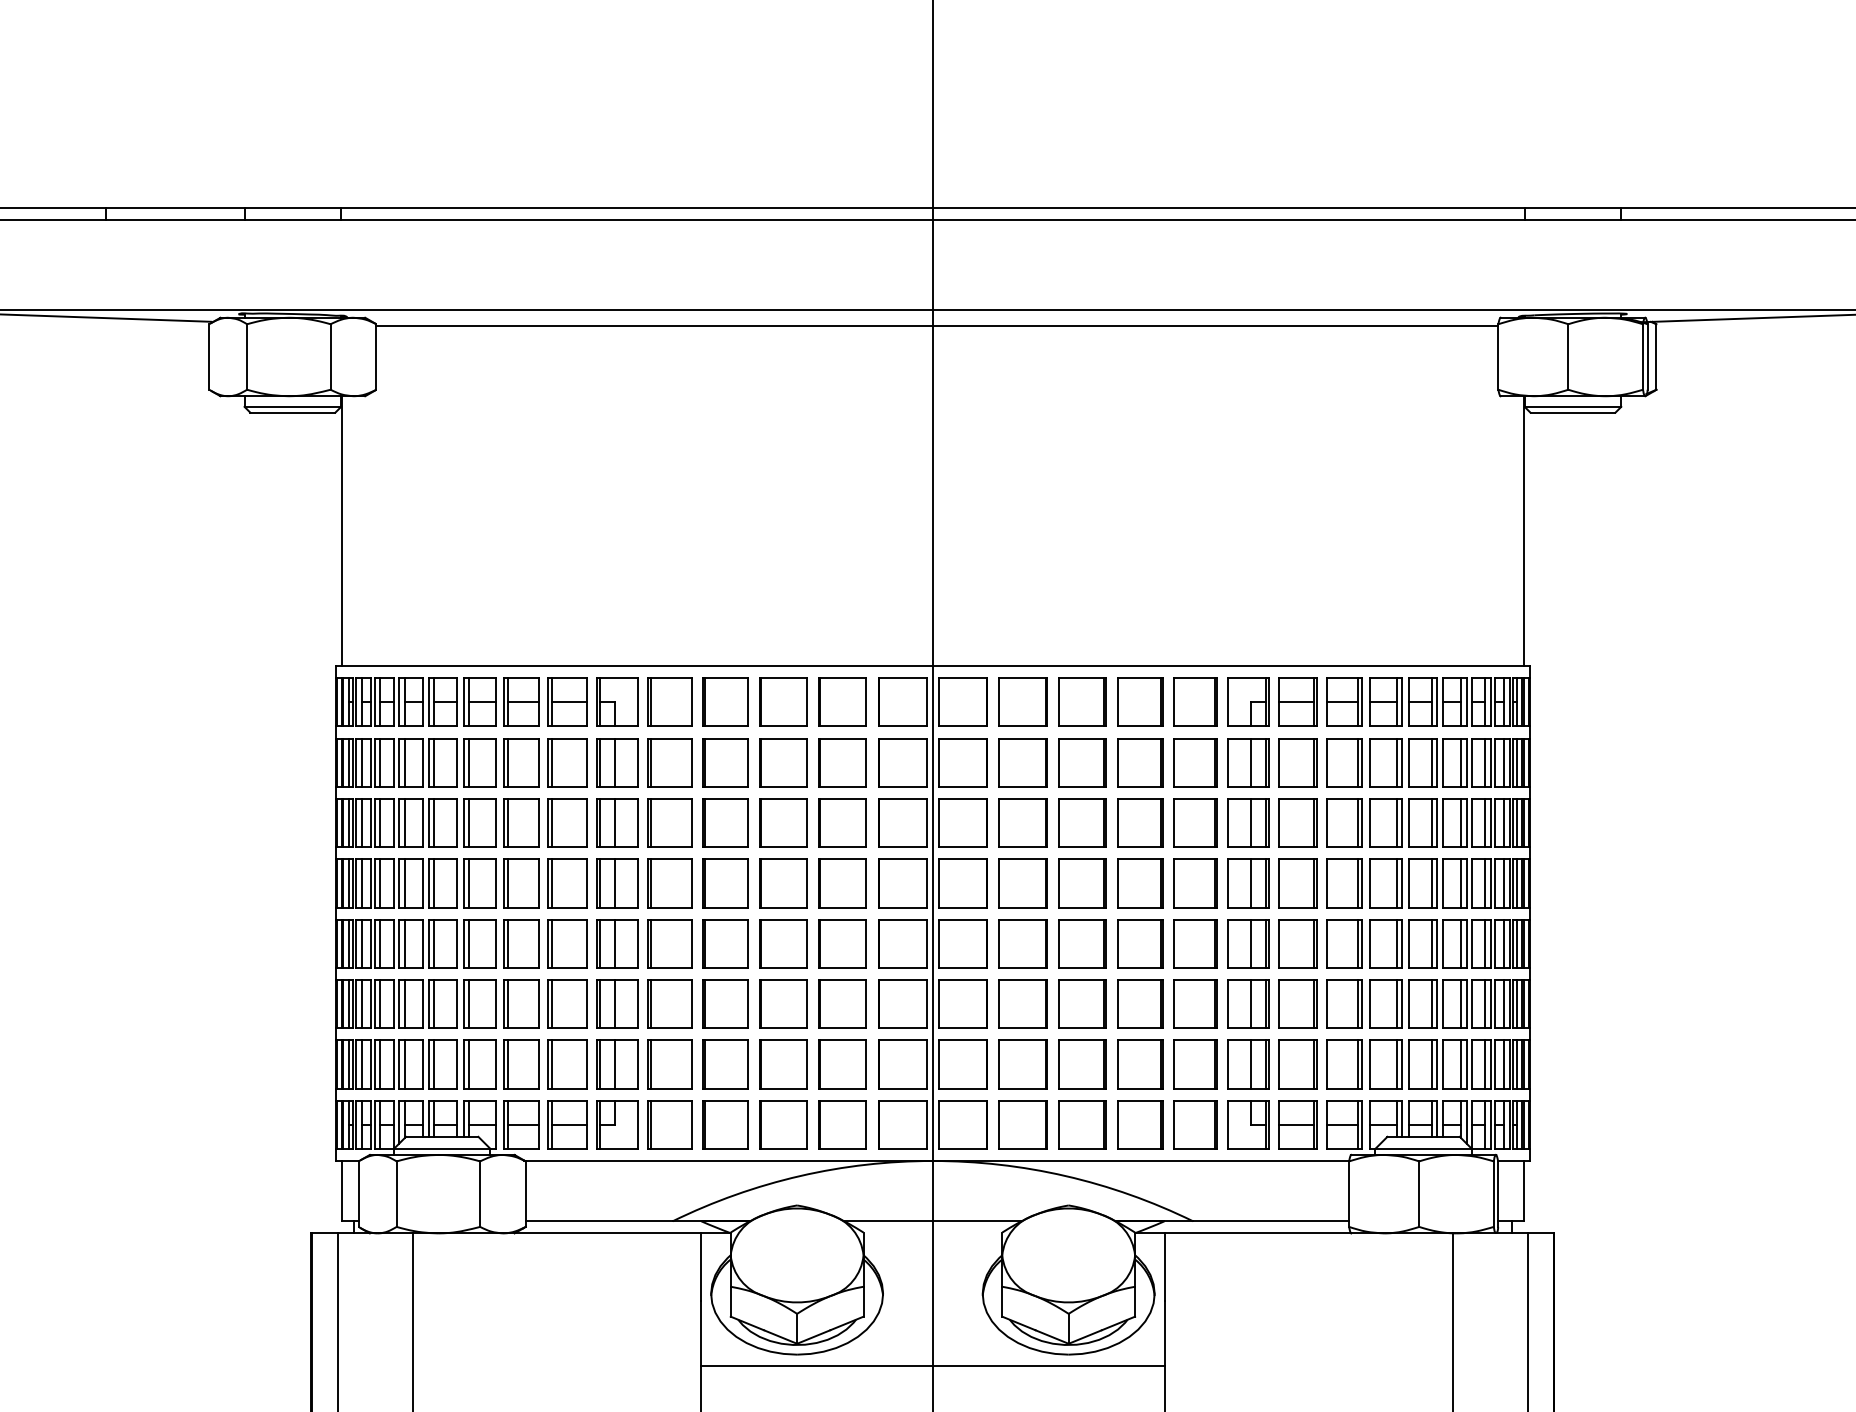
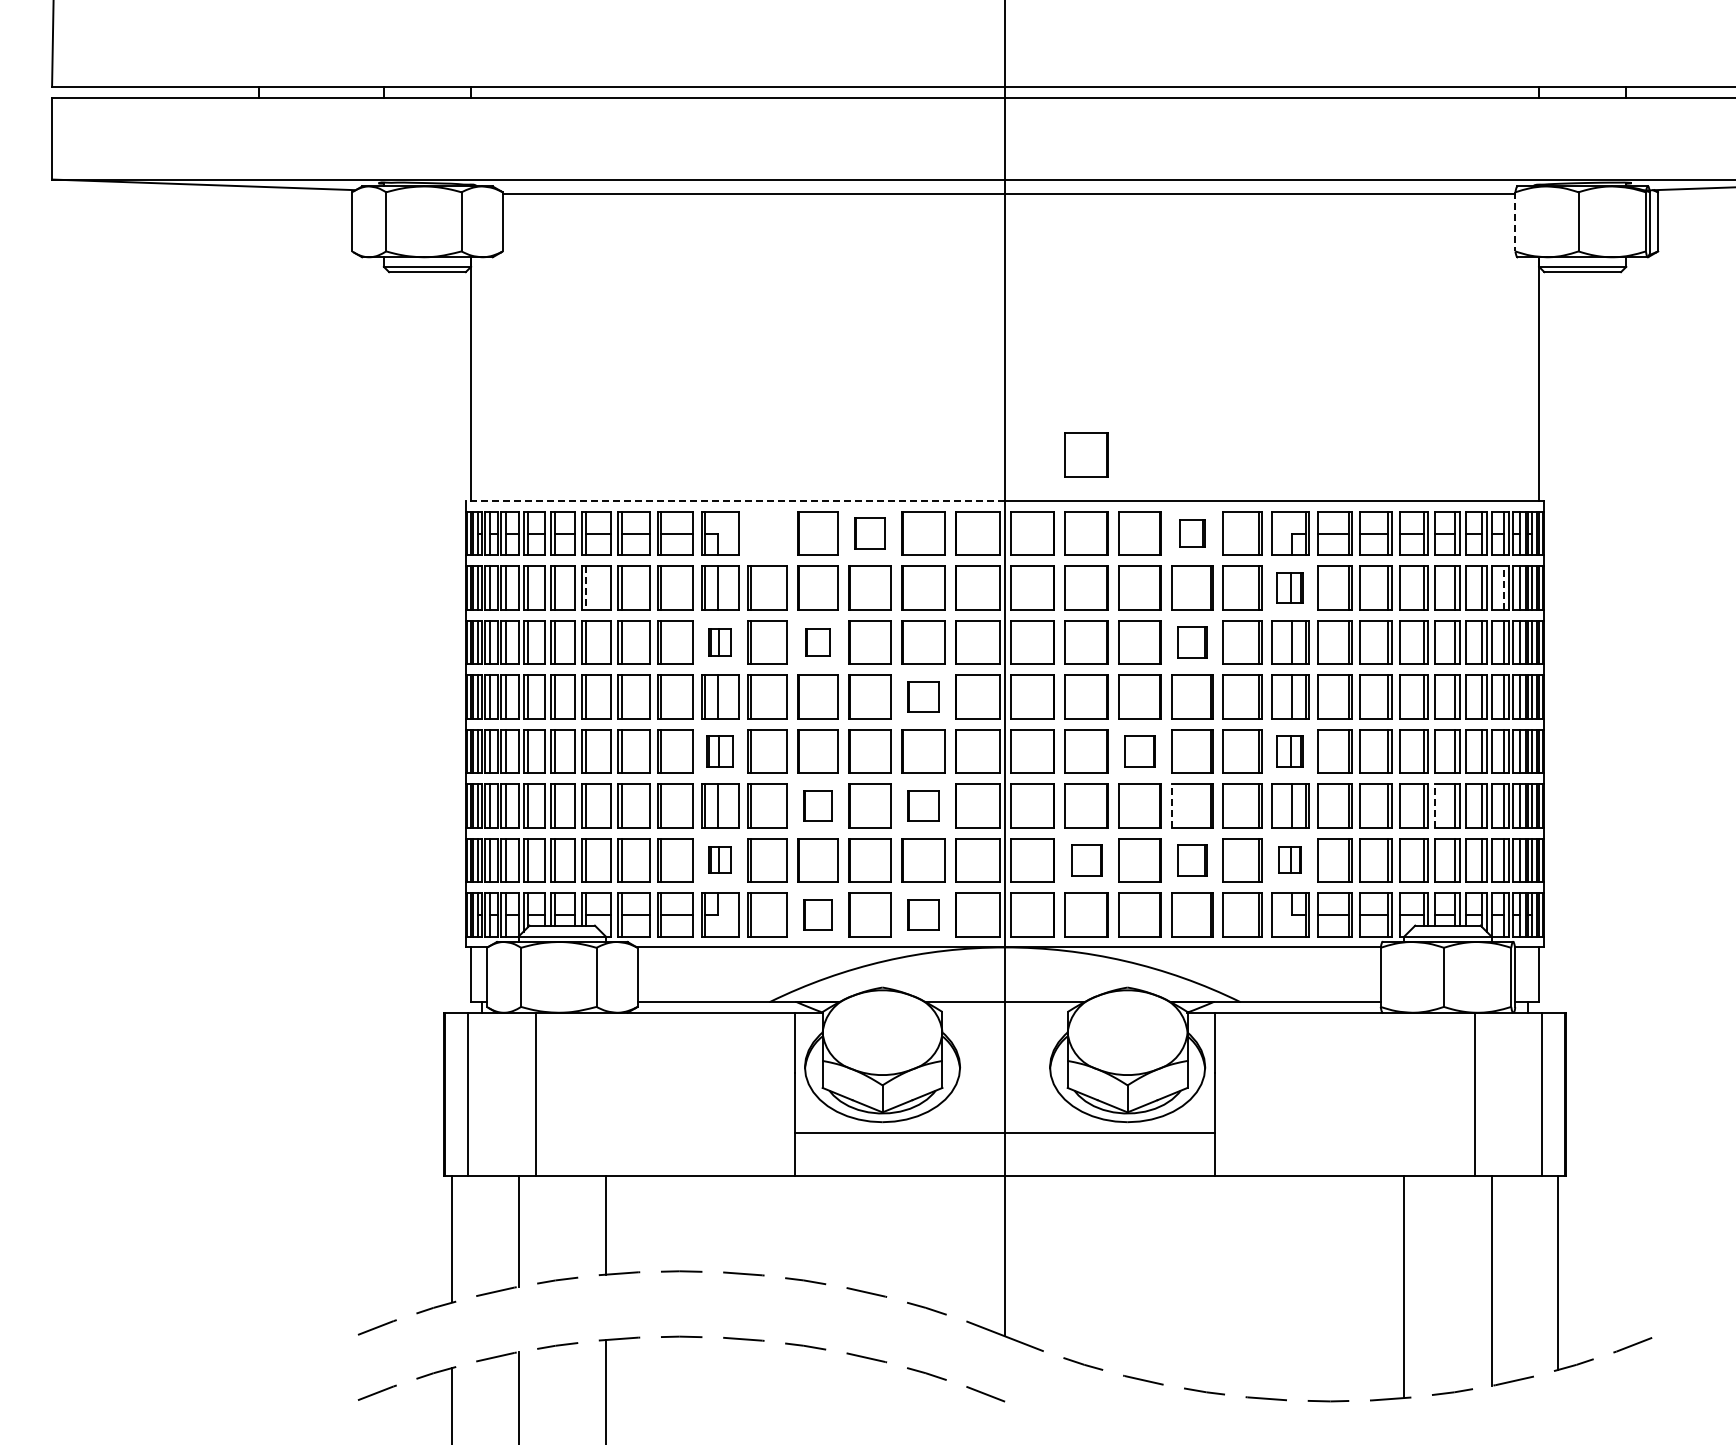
line: (1498, 356) -> (1515, 221), solid -> dashed
part: (1023, 614) -> (1086, 454), added
line: (634, 665) -> (735, 500), solid -> dashed
part: (669, 702) -> (767, 533), removed
part: (782, 702) -> (869, 533), size x0.7
part: (1140, 702) -> (1192, 533), size x0.6
part: (1249, 762) -> (1290, 587), size x0.7
line: (469, 763) -> (586, 588), solid -> dashed
line: (1485, 763) -> (1503, 588), solid -> dashed
part: (617, 823) -> (720, 642), size x0.6
part: (725, 823) -> (817, 642), size x0.6
part: (1140, 823) -> (1192, 642), size x0.7
part: (842, 882) -> (923, 696), size x0.7
part: (617, 943) -> (720, 751), size x0.7
part: (1081, 943) -> (1139, 751), size x0.7
part: (1249, 943) -> (1290, 751), size x0.7
part: (725, 1003) -> (817, 805), size x0.7
part: (842, 1003) -> (923, 805), size x0.7
line: (1117, 1003) -> (1171, 805), solid -> dashed
line: (1408, 1003) -> (1434, 805), solid -> dashed
part: (617, 1064) -> (720, 860), size x0.6
part: (1023, 1064) -> (1086, 860), size x0.7
part: (1140, 1064) -> (1192, 860), size x0.7
part: (1249, 1064) -> (1290, 860), size x0.6
part: (725, 1124) -> (817, 914), size x0.7
part: (842, 1124) -> (923, 914), size x0.7

